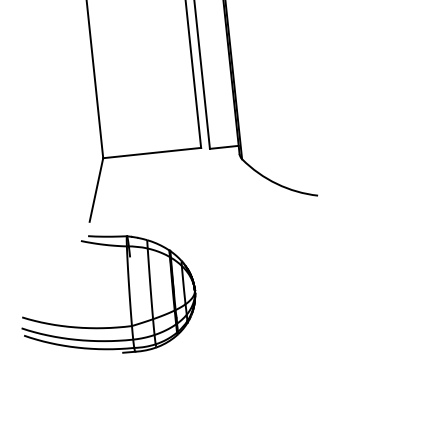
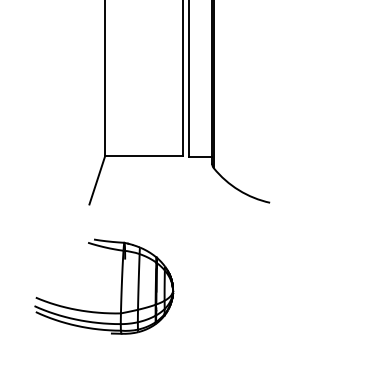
part: (127, 292) -> (120, 286), moved

